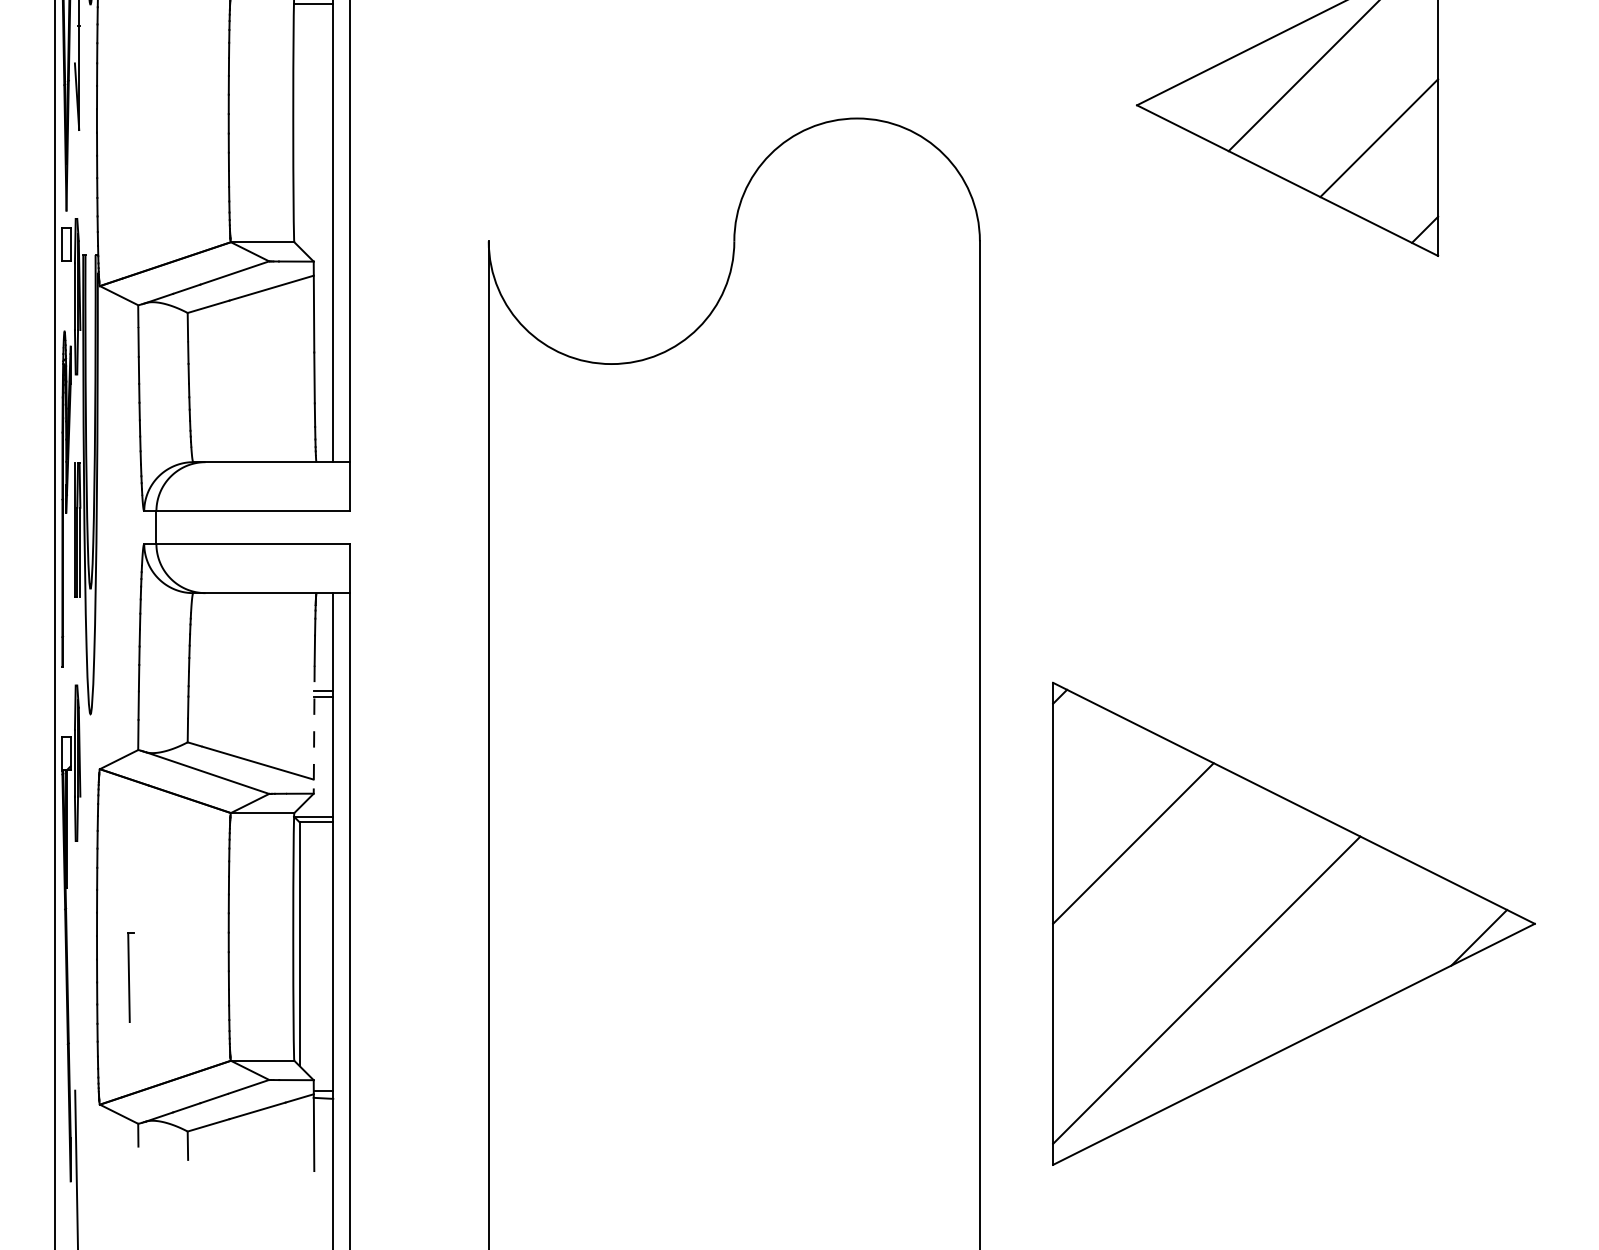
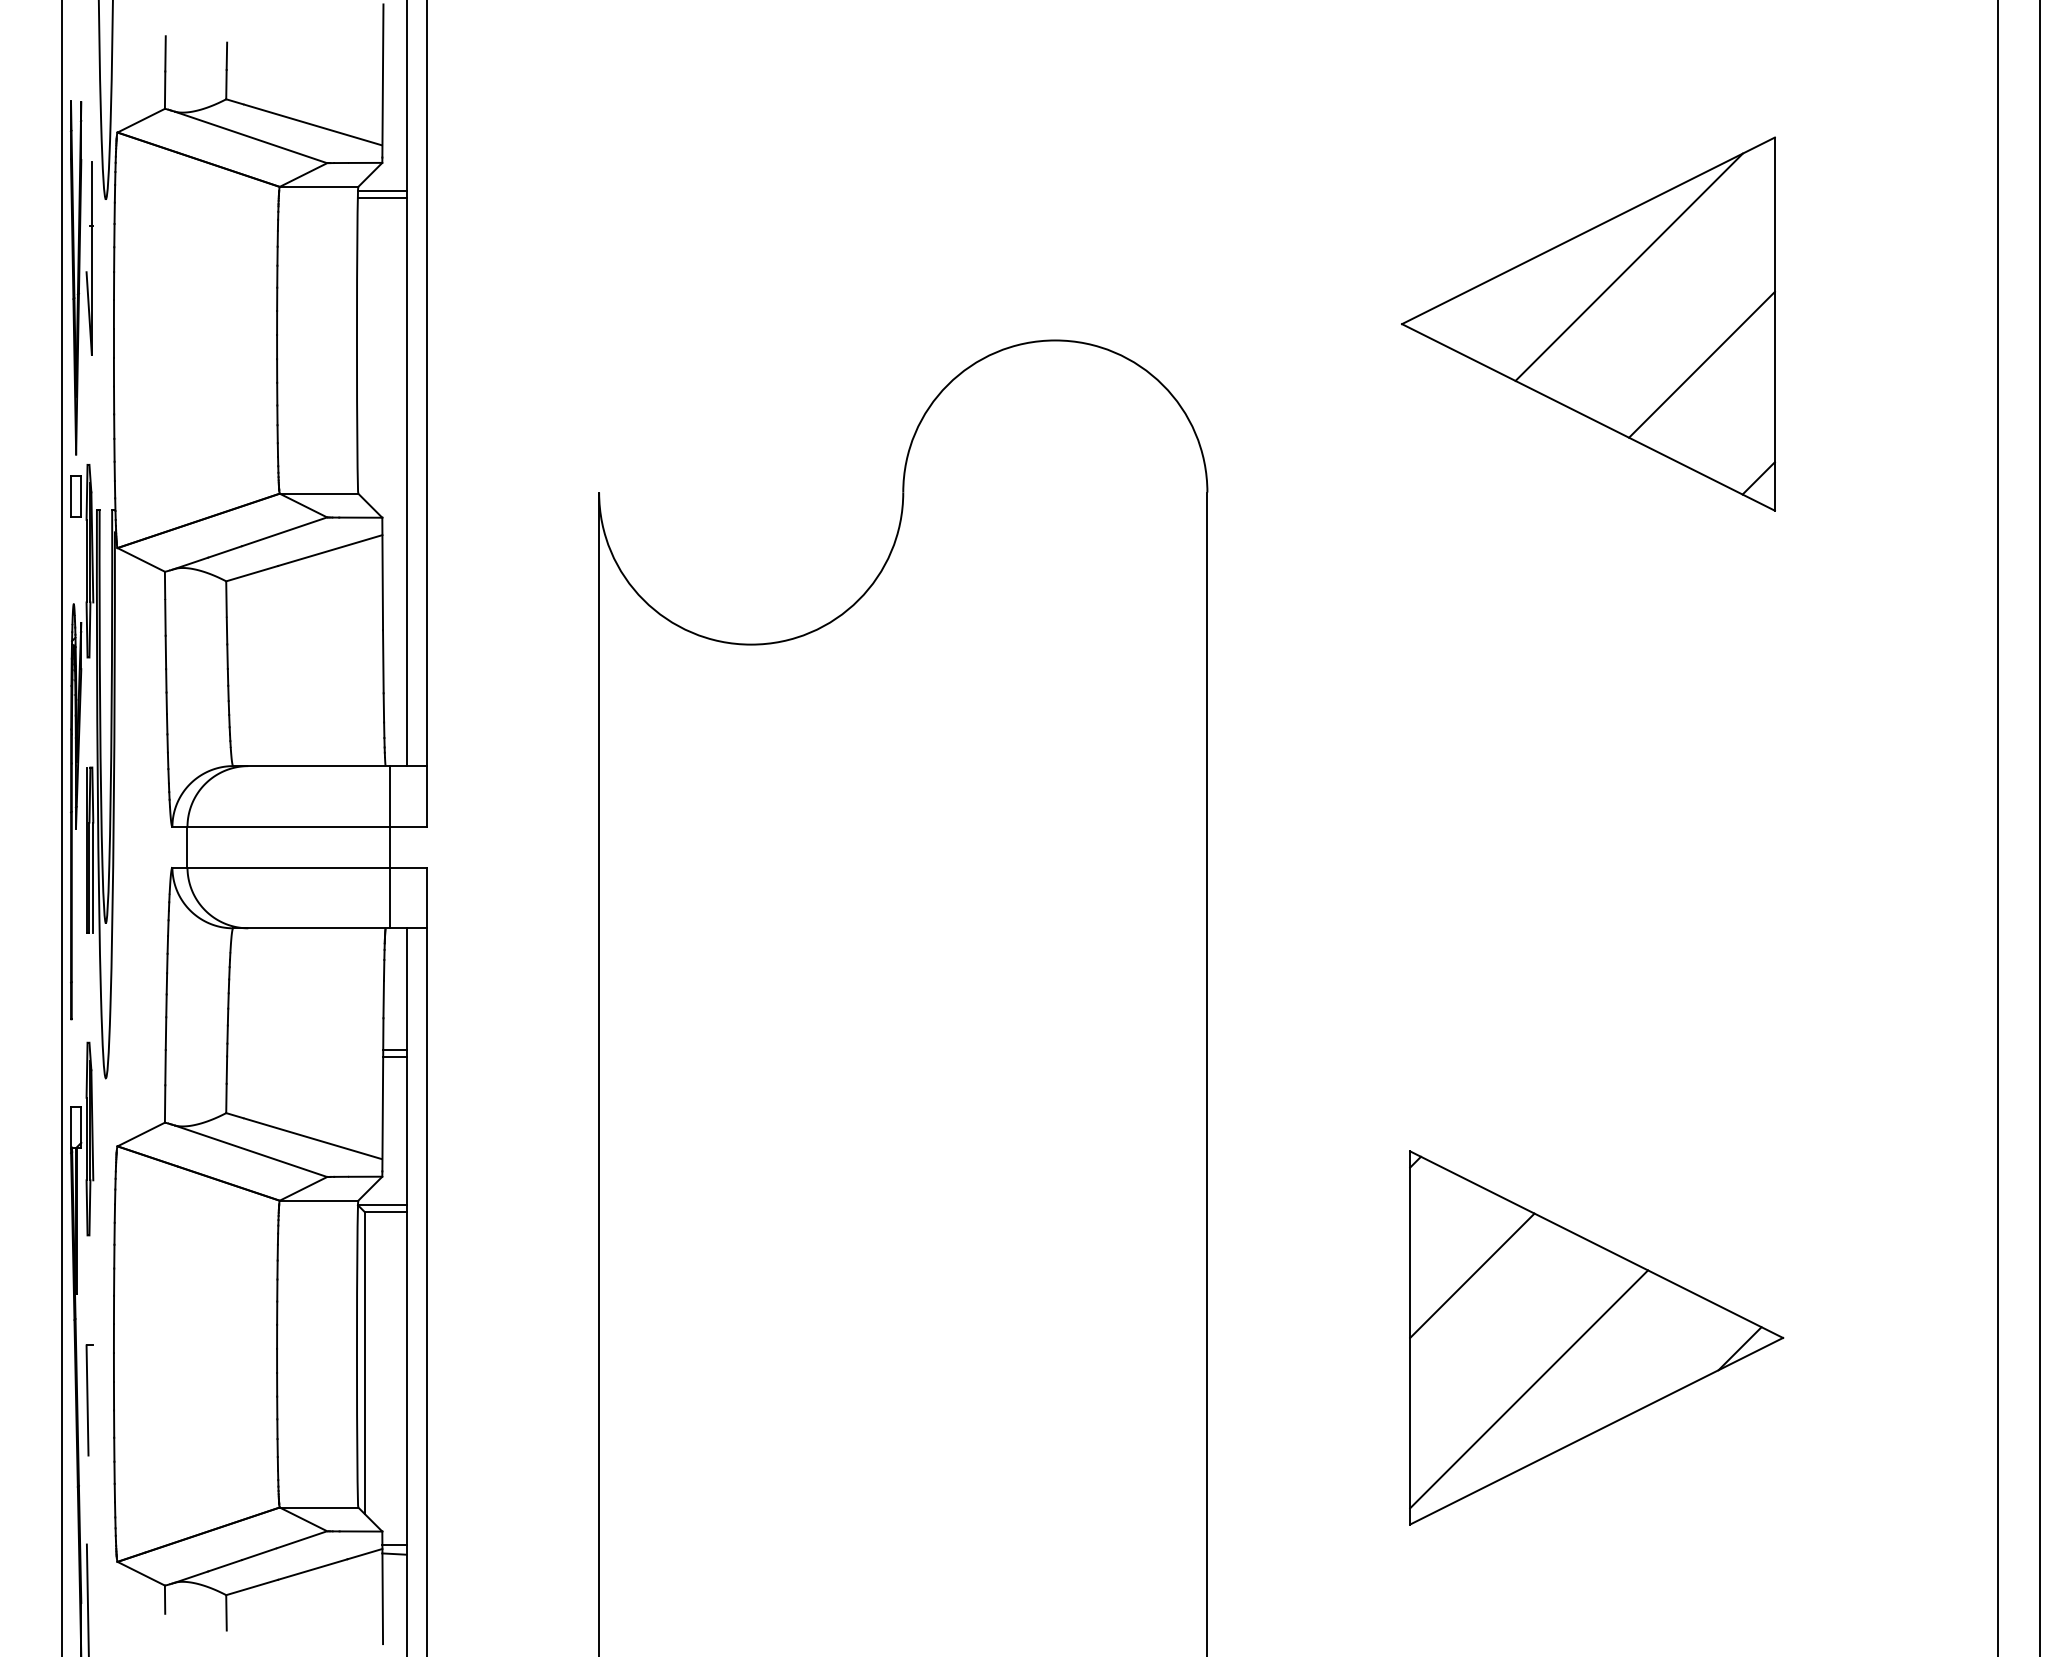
line: (320, 527) -> (390, 847), added
line: (313, 727) -> (382, 1094), dashed -> solid
part: (1294, 923) -> (1596, 1337), size x0.62
part: (130, 977) -> (89, 1400), moved

